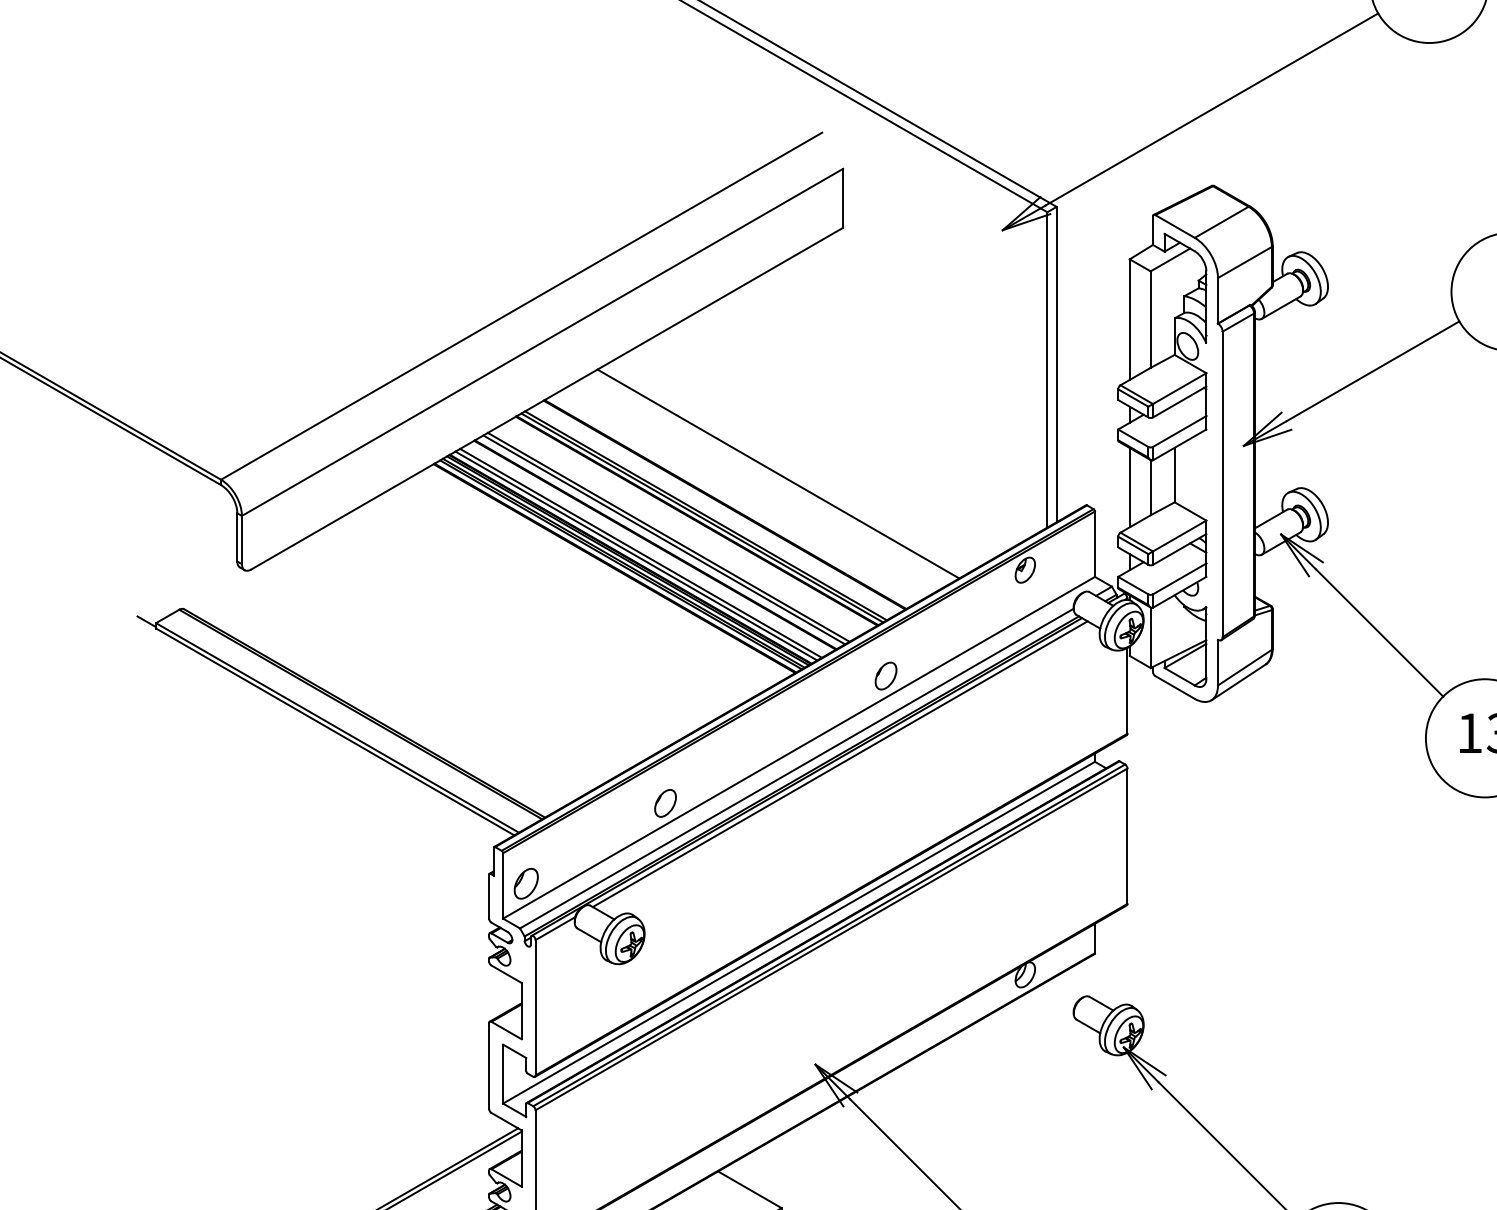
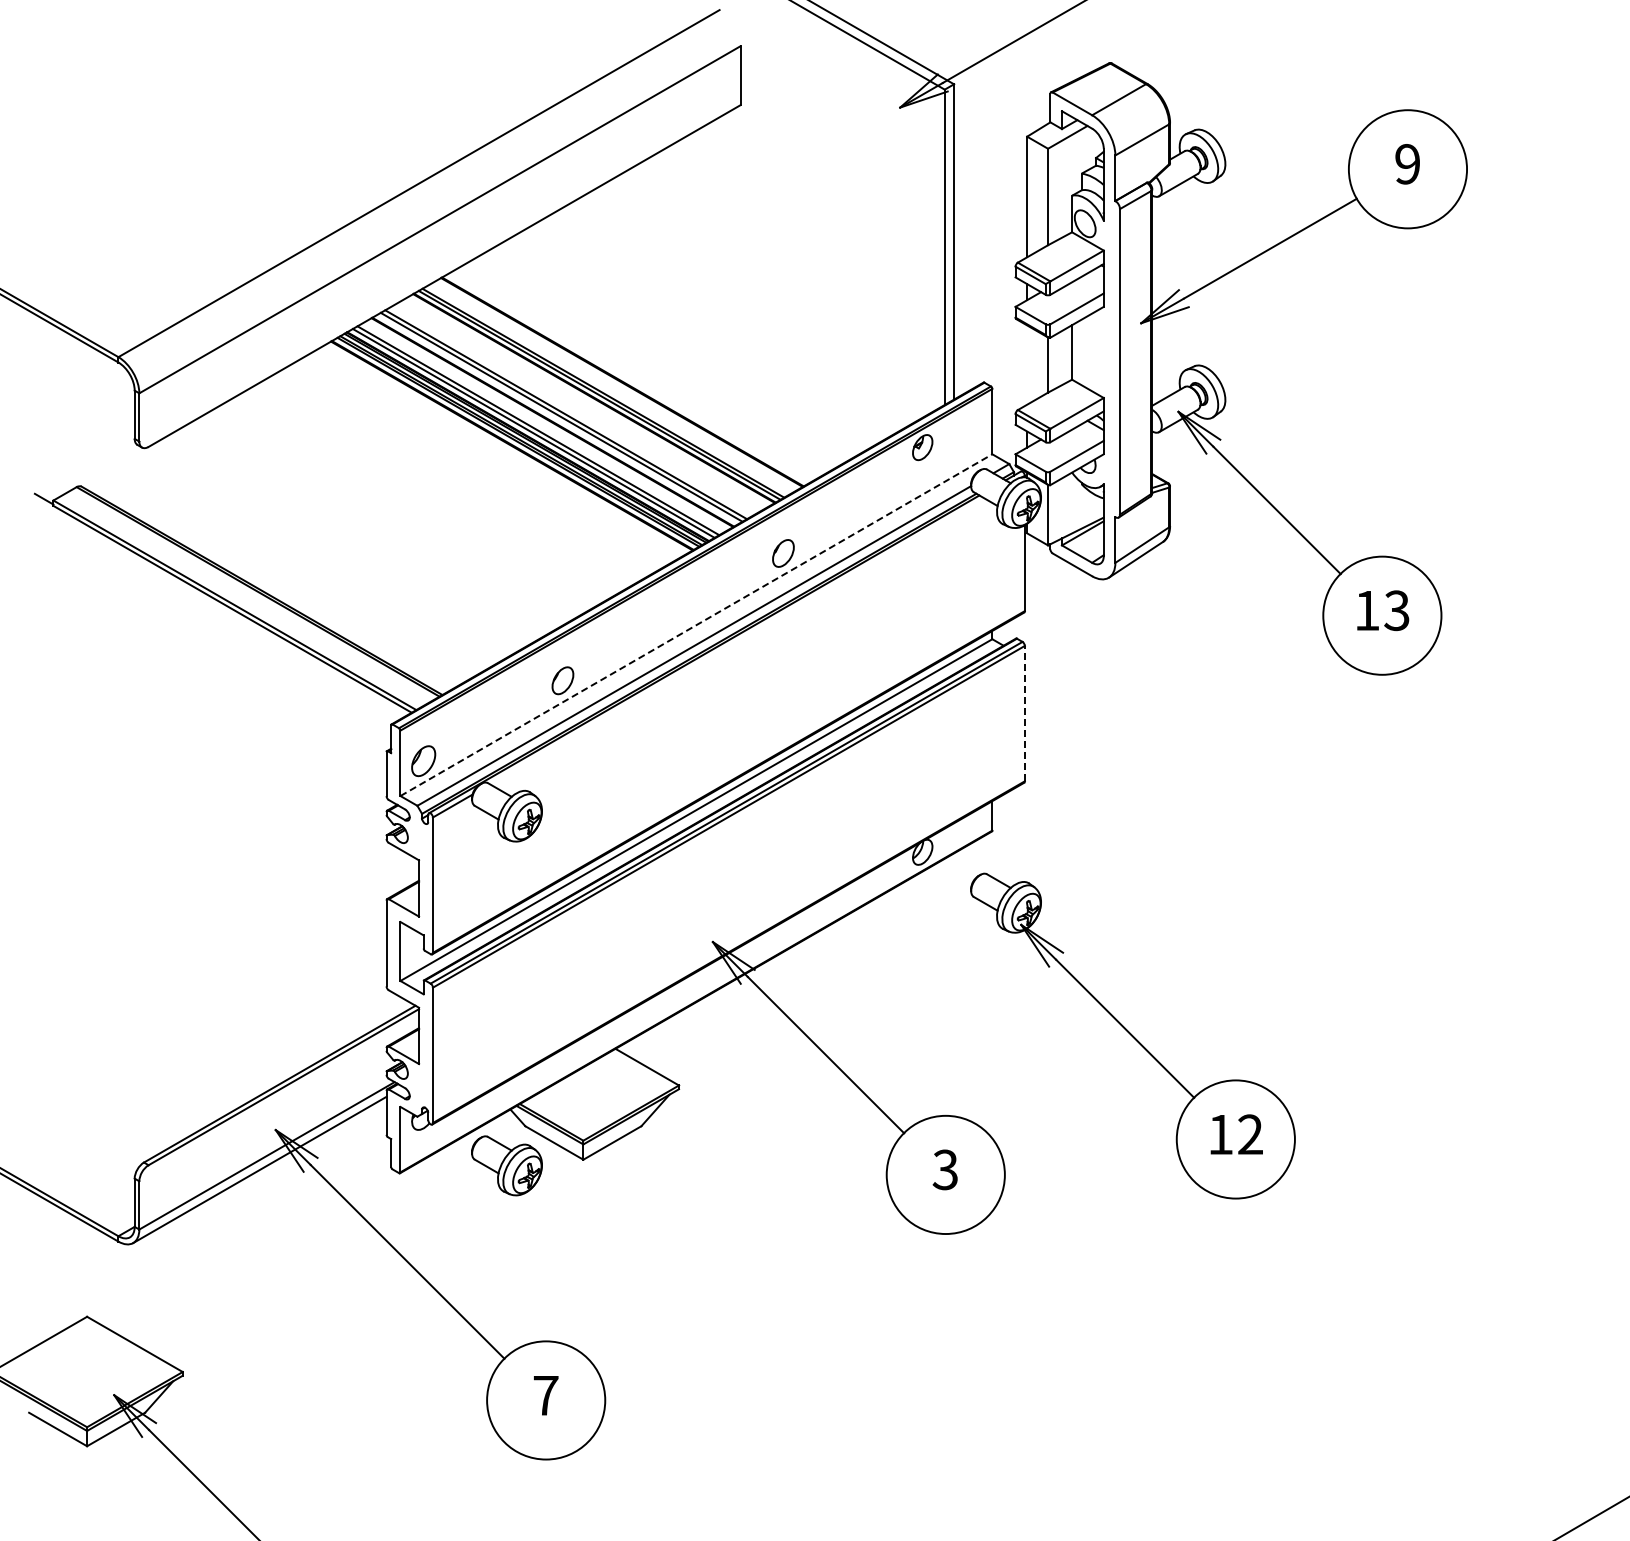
line: (778, 473) -> (675, 350), removed
line: (1130, 487) -> (1027, 364), removed
line: (799, 748) -> (696, 625), solid -> dashed
line: (840, 764) -> (737, 641), removed
line: (1127, 836) -> (1024, 713), solid -> dashed

